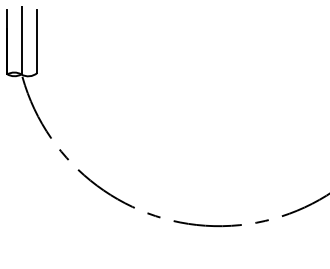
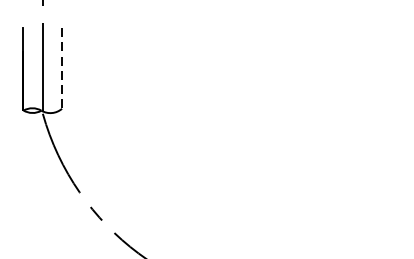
line: (37, 42) -> (62, 69), solid -> dashed

